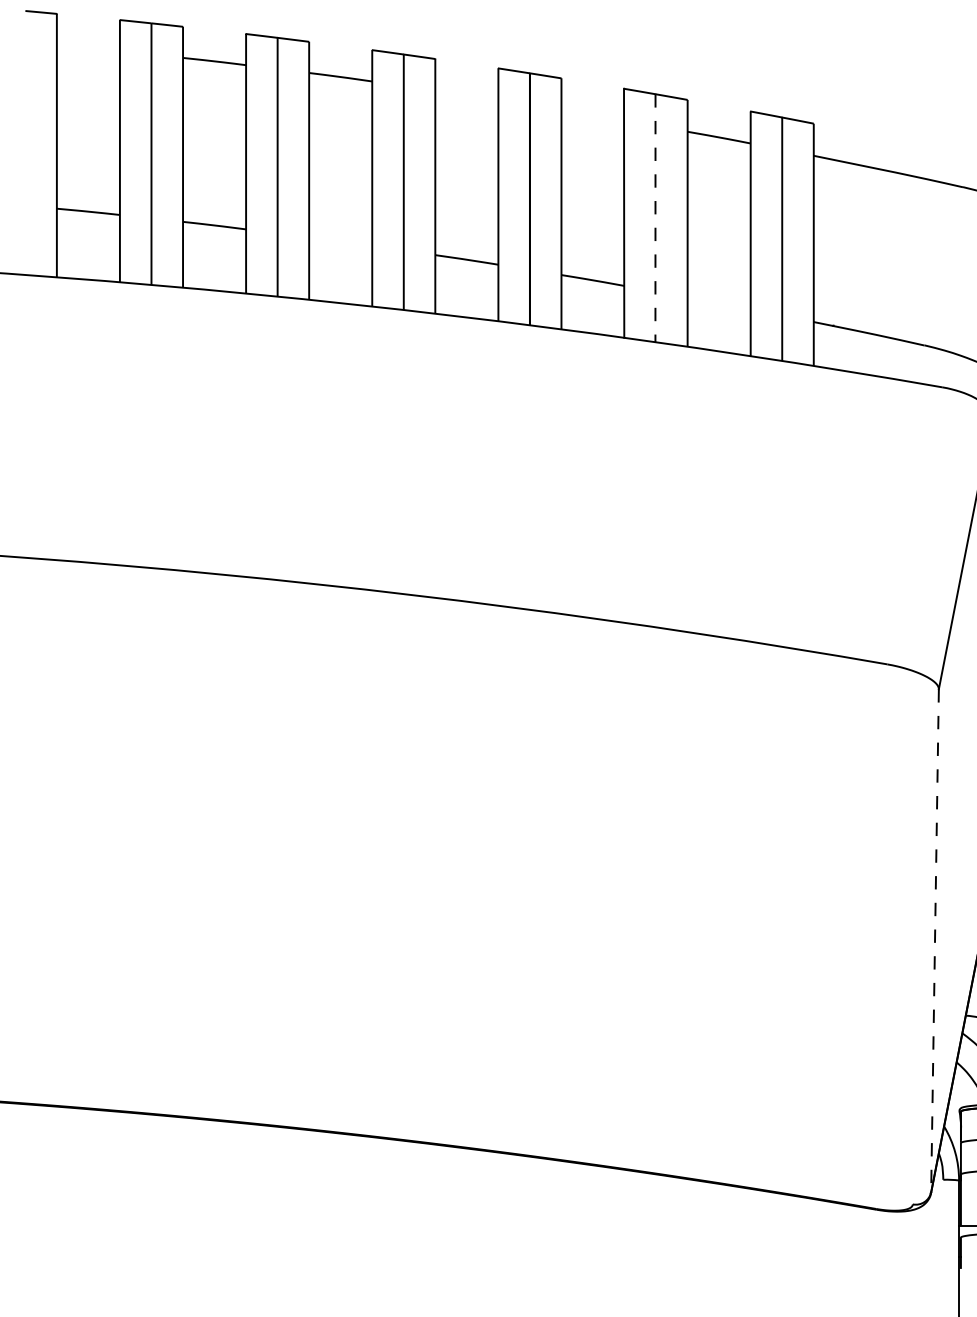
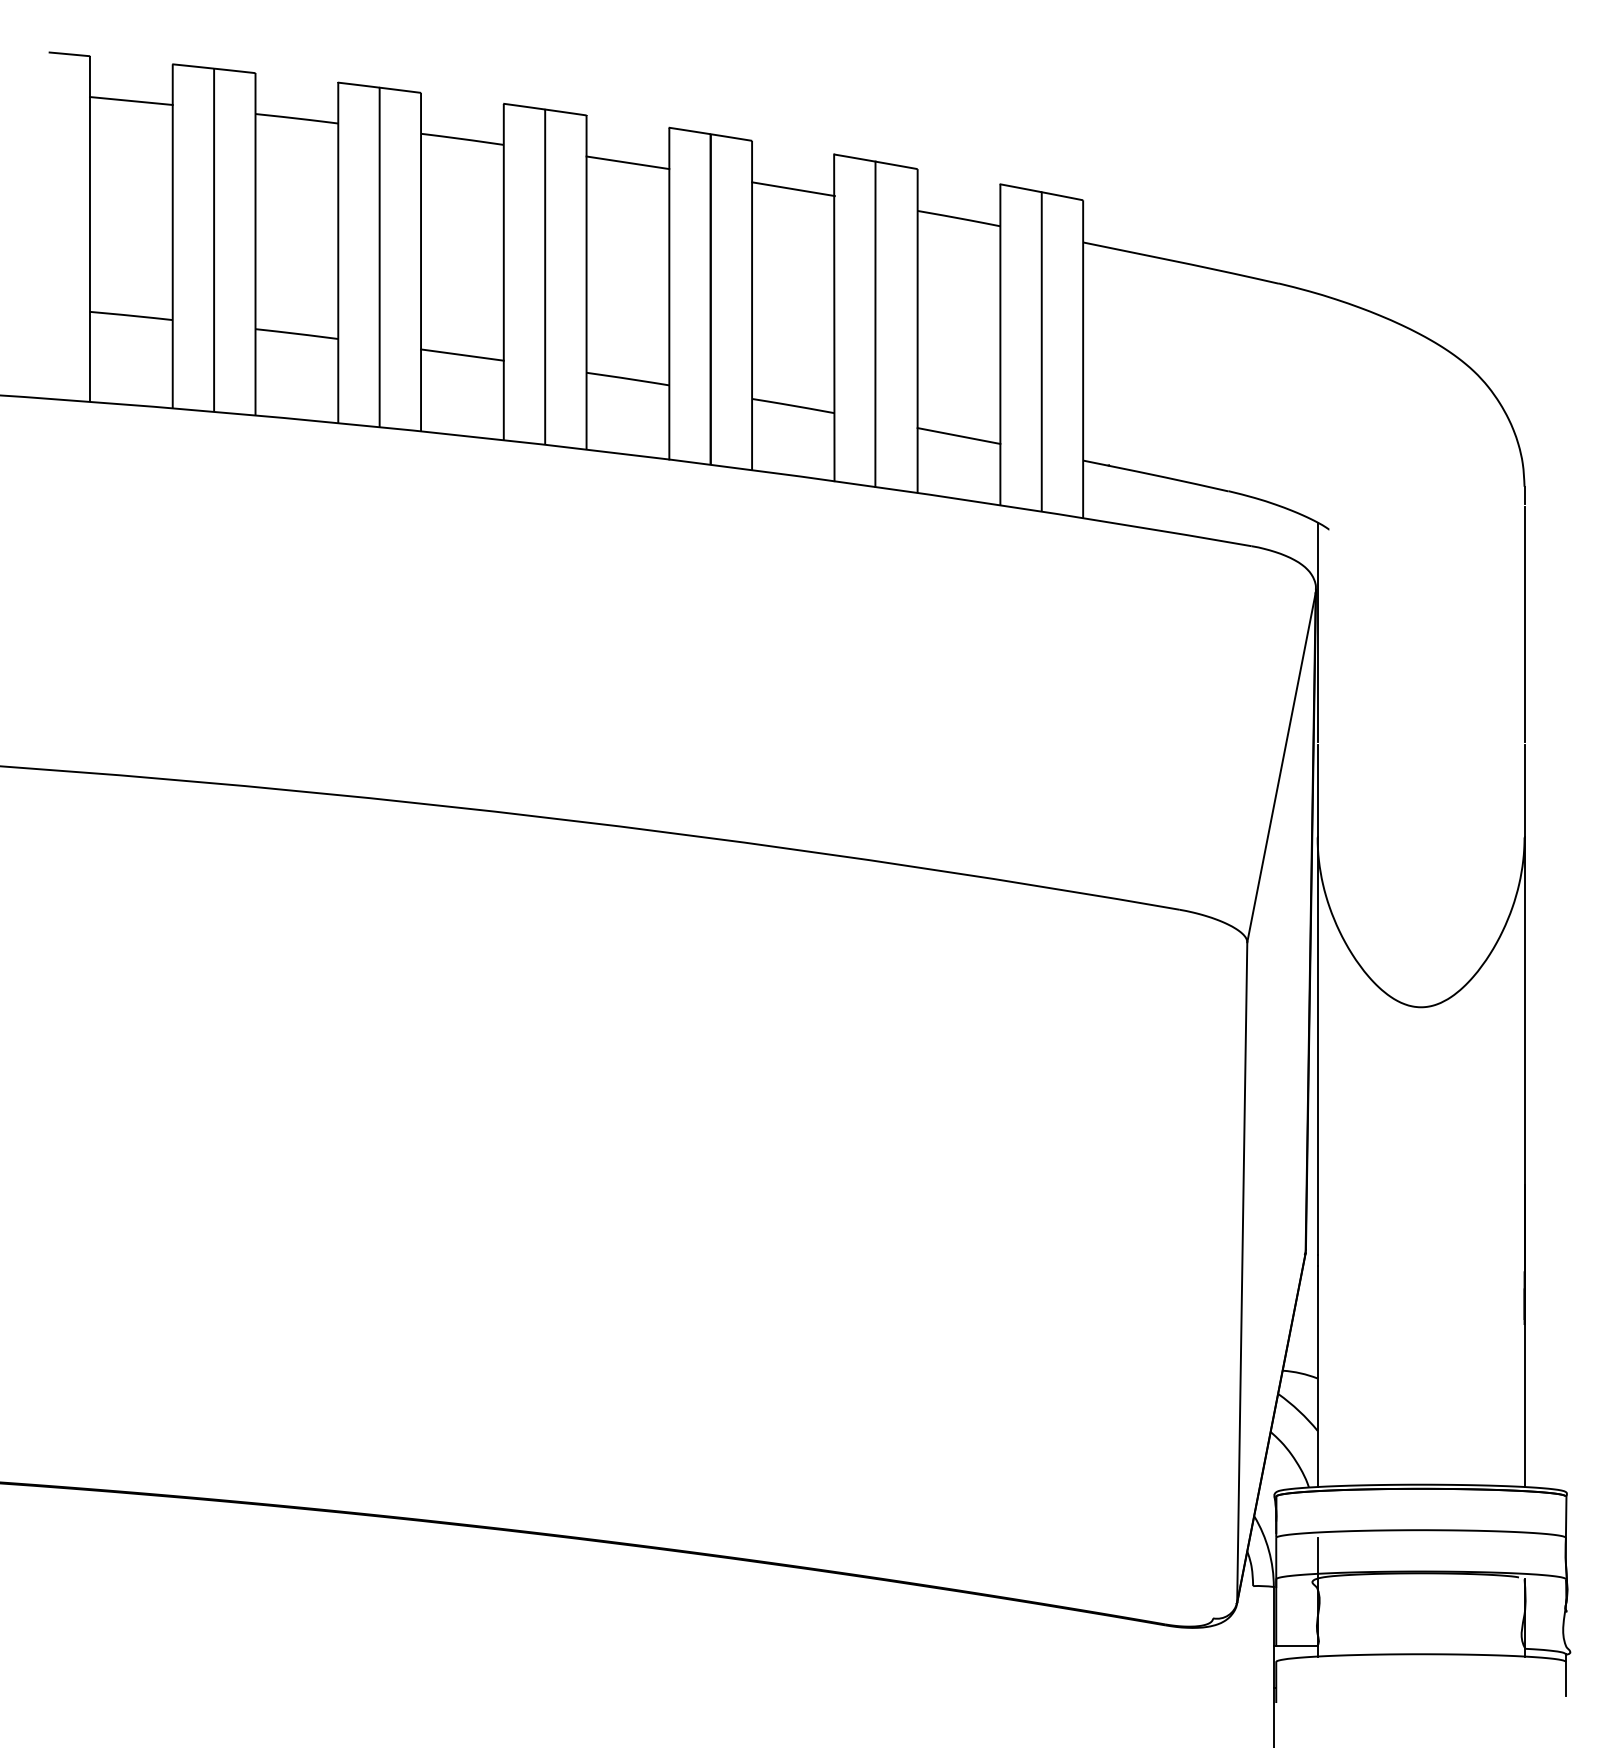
line: (87, 47) -> (130, 100), added
line: (466, 94) -> (627, 162), added
line: (593, 115) -> (793, 189), added
line: (655, 218) -> (875, 324), dashed -> solid
line: (340, 241) -> (462, 354), added
line: (718, 302) -> (958, 435), added
line: (935, 940) -> (1242, 1272), dashed -> solid

